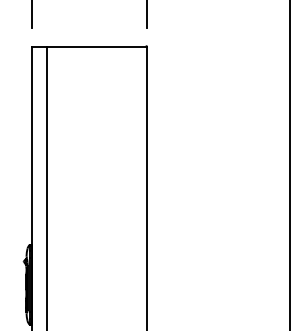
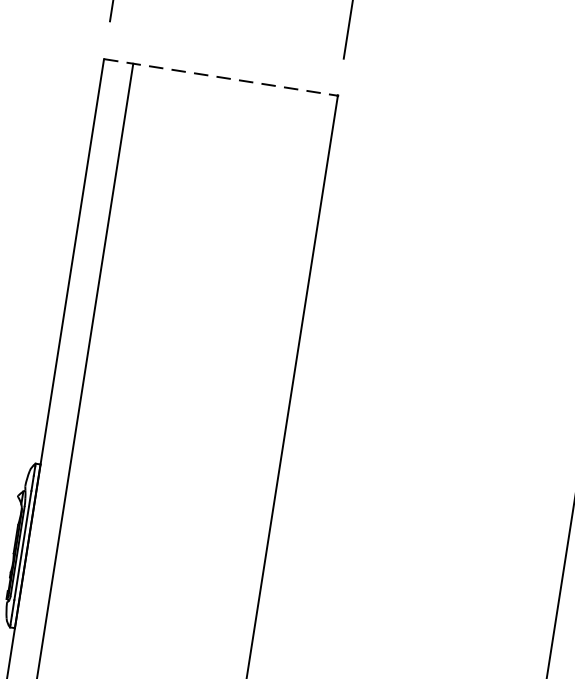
line: (89, 46) -> (221, 77), solid -> dashed

